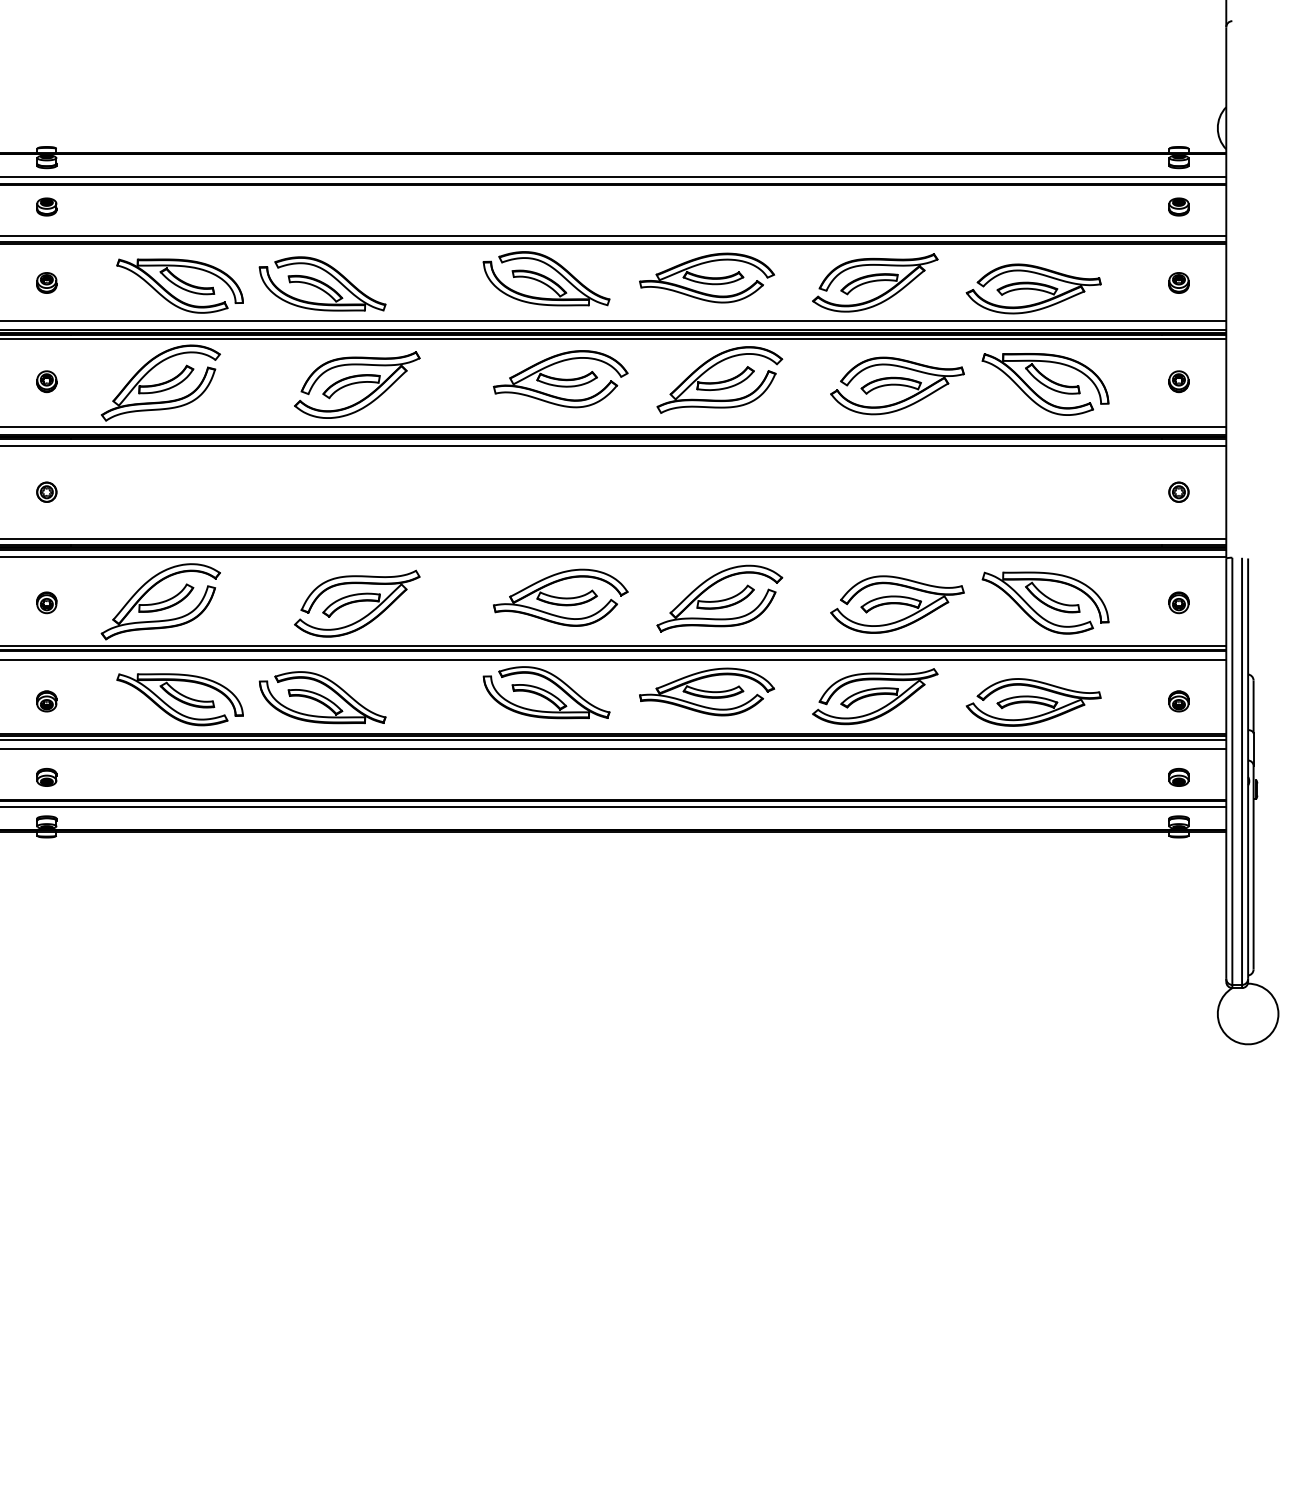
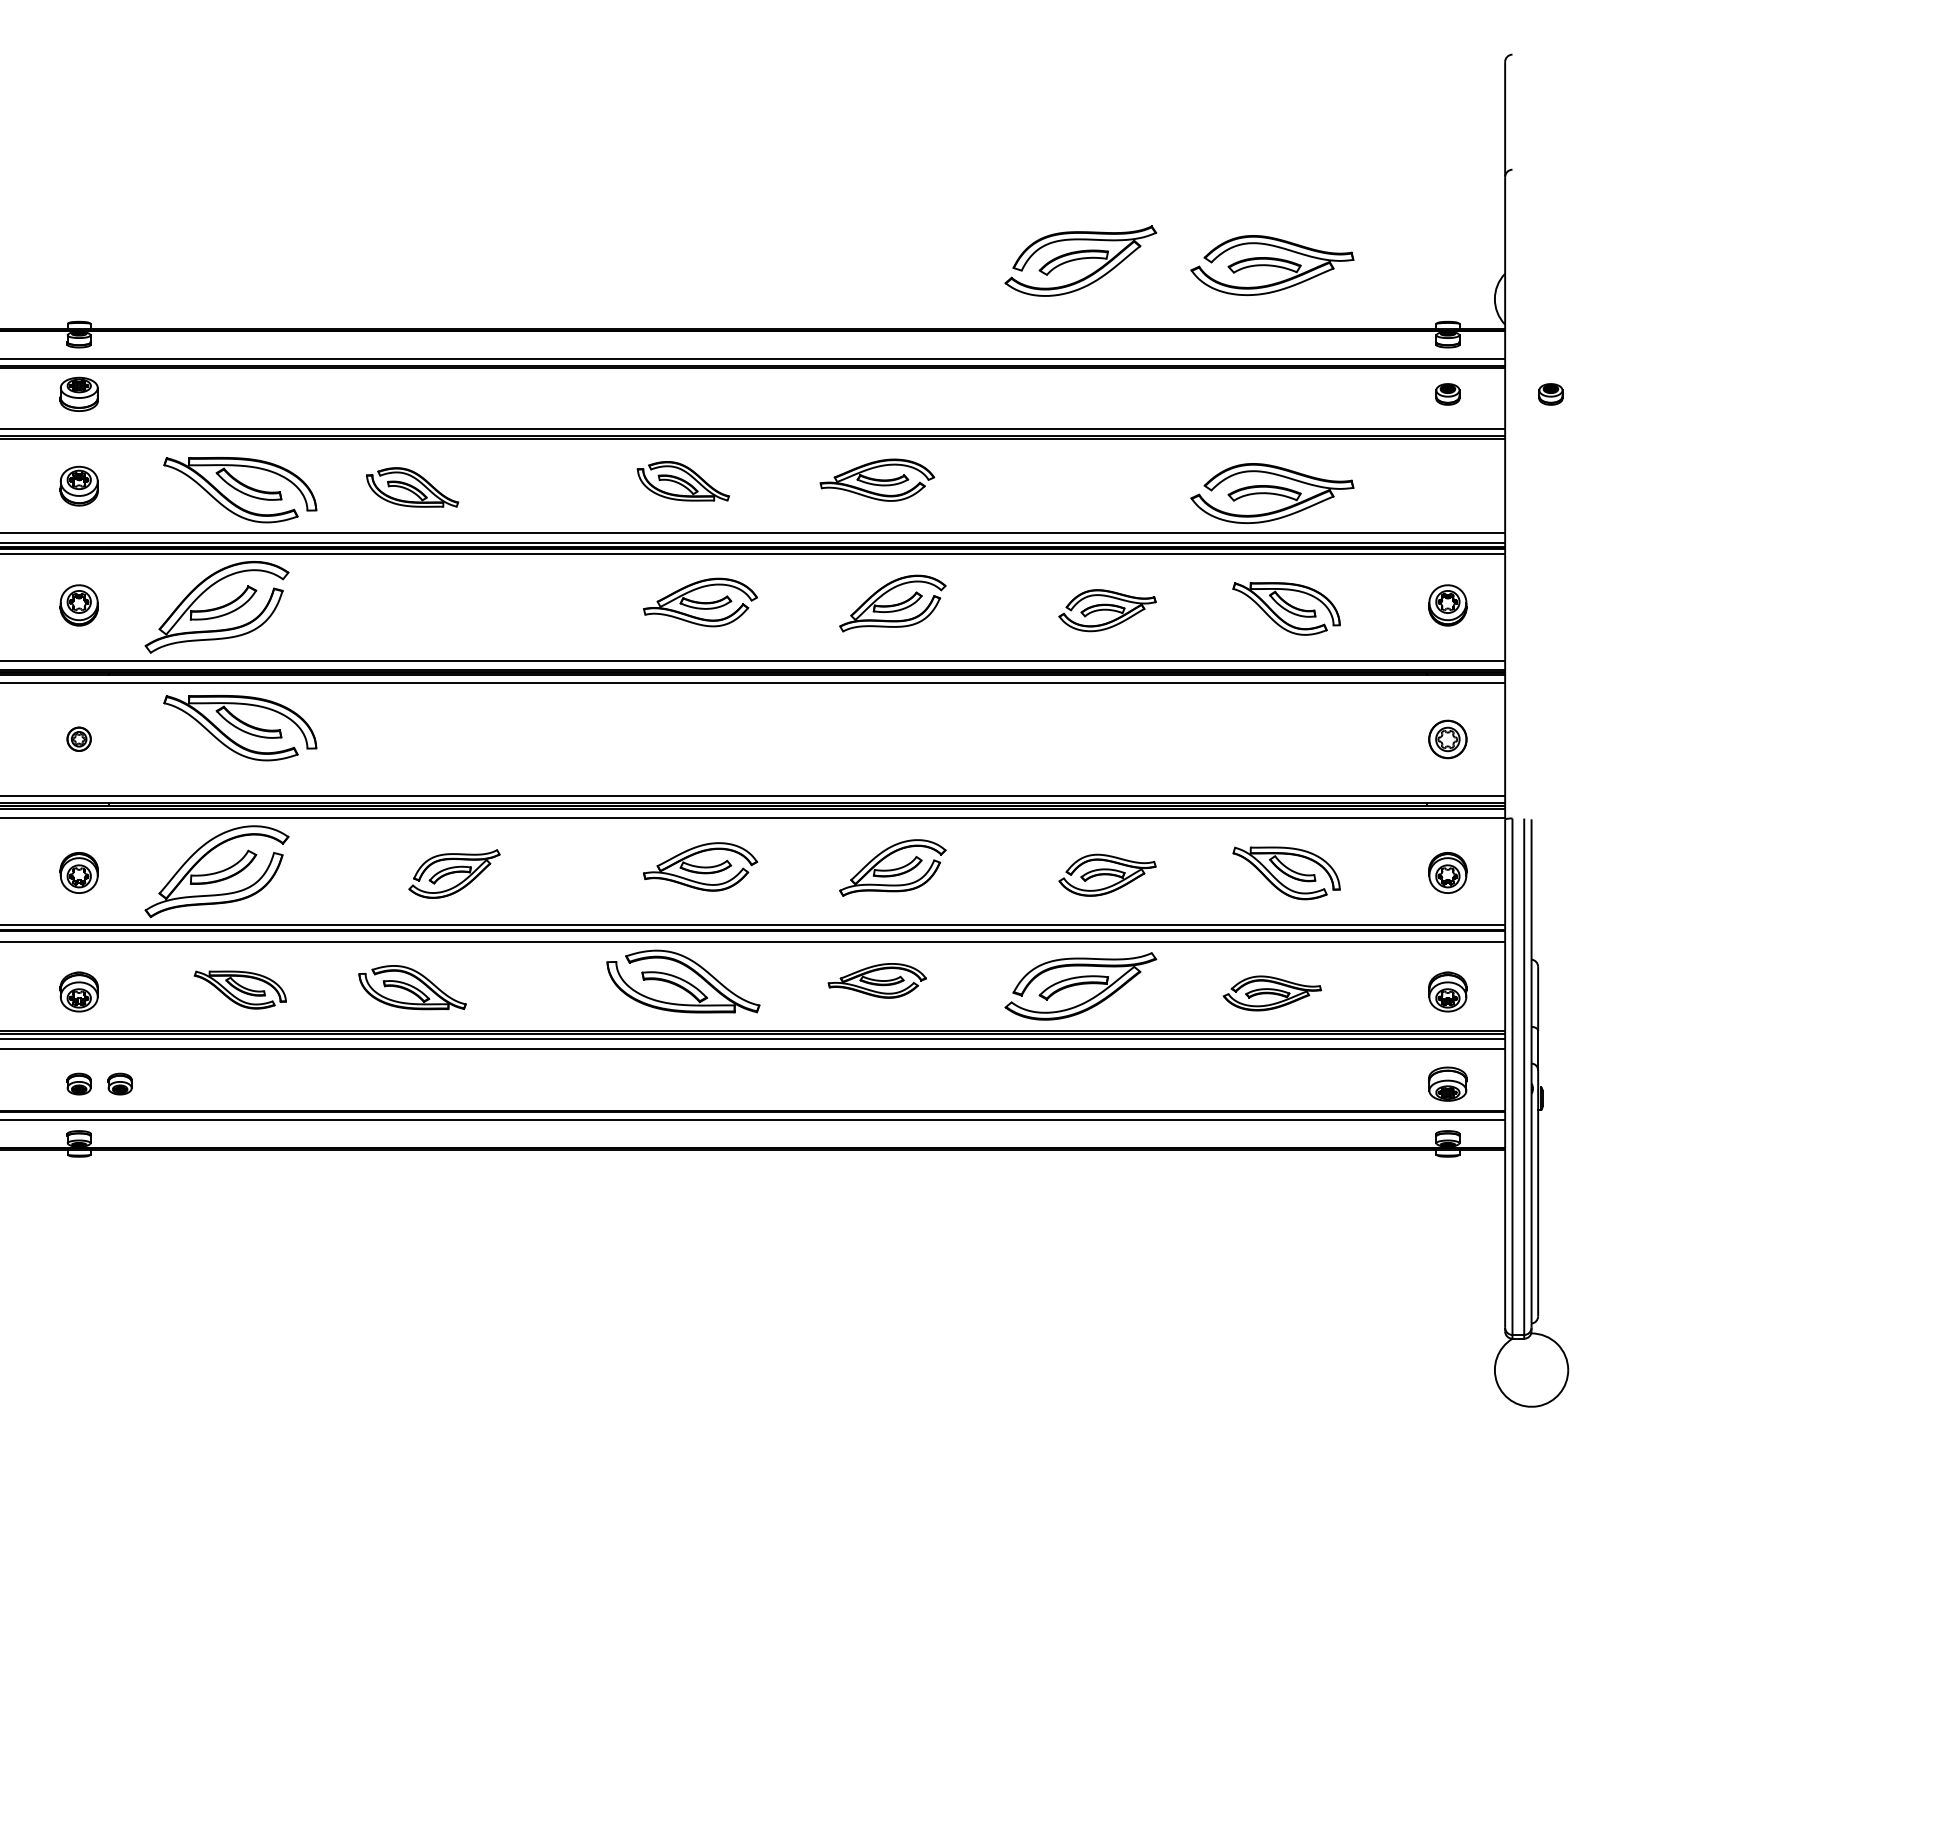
part: (1033, 100) -> (1272, 265), added
part: (46, 207) -> (78, 394), size x1.6
part: (1263, 207) -> (1550, 394), added
part: (707, 277) -> (877, 479), size x0.7
part: (546, 279) -> (683, 481), size x0.6
part: (875, 282) -> (1080, 260), moved
part: (46, 283) -> (78, 486), size x1.6
part: (322, 283) -> (412, 487), size x0.6
part: (1178, 283) -> (1447, 486), removed
part: (560, 379) -> (700, 602), size x0.7
part: (719, 379) -> (892, 603), size x0.7
part: (46, 381) -> (78, 605), size x1.6
part: (1178, 381) -> (1447, 605), size x1.6
part: (357, 384) -> (454, 609), removed
part: (1045, 384) -> (1286, 608), size x0.7
part: (897, 385) -> (1107, 610), size x0.6
part: (180, 483) -> (240, 728), added
part: (1178, 491) -> (1447, 738), size x1.6
part: (560, 597) -> (700, 866), size x0.7
part: (719, 598) -> (892, 867), size x0.7
part: (46, 602) -> (78, 872), size x1.6
part: (1178, 602) -> (1447, 872), size x1.6
part: (357, 603) -> (454, 873), size x0.6
part: (1045, 603) -> (1286, 873), size x0.7
part: (897, 604) -> (1107, 875), size x0.6
part: (707, 691) -> (877, 980), size x0.6
part: (322, 697) -> (412, 987), size x0.7
part: (180, 699) -> (240, 989), size x0.6
part: (46, 701) -> (78, 992), size x1.6
part: (1178, 701) -> (1447, 992), size x1.6
part: (1033, 702) -> (1272, 993), size x0.6
part: (80, 776) -> (119, 1083), added
part: (1178, 776) -> (1447, 1083), size x1.6

